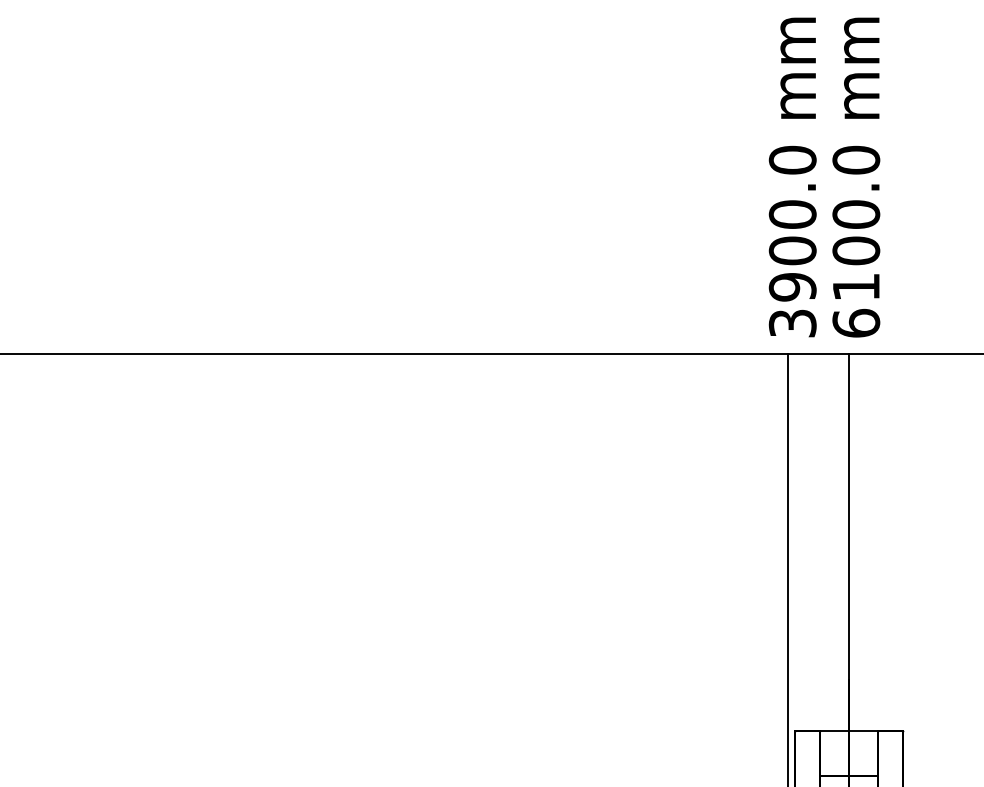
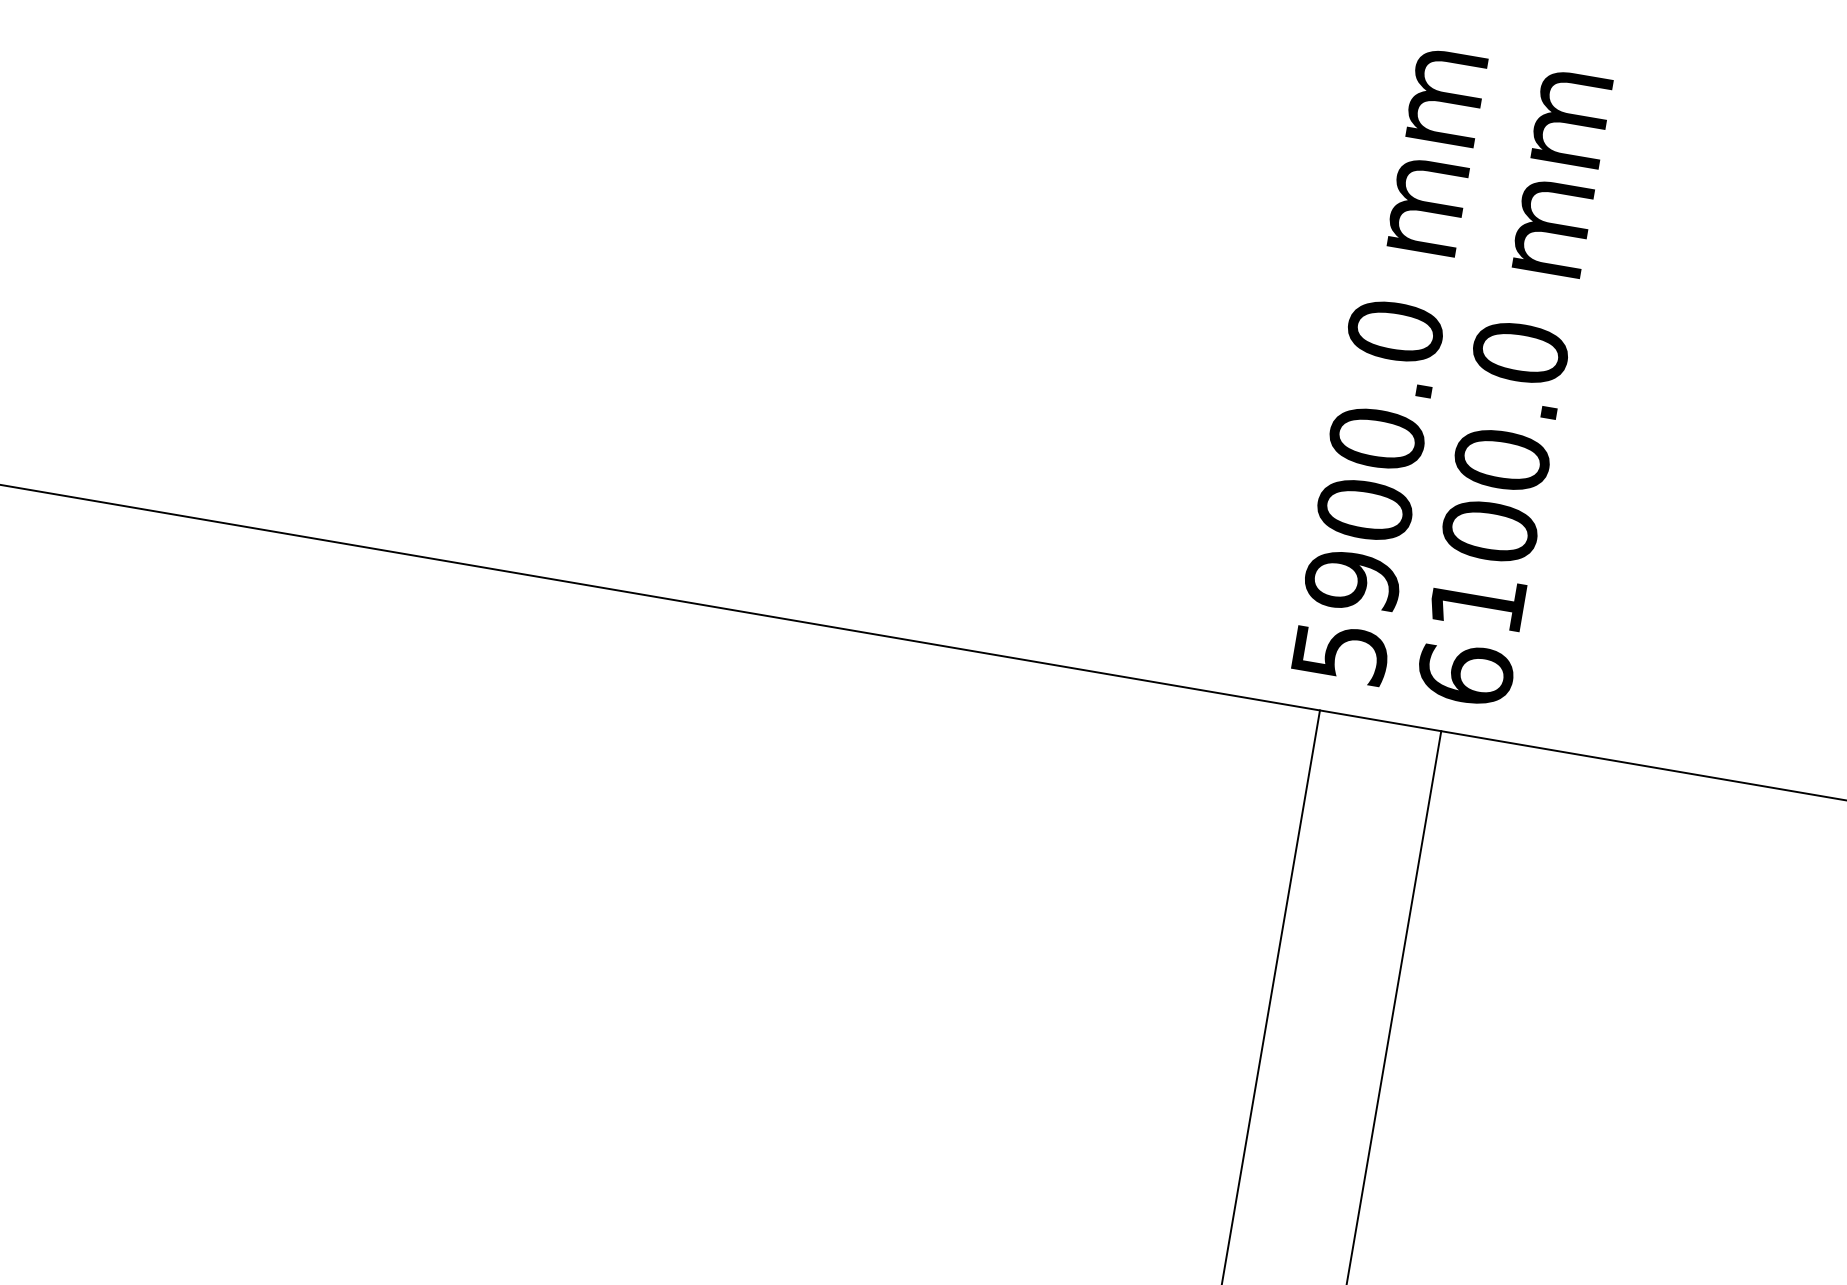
text: (792, 322) -> (1340, 650), 3900.0 -> 5900.0

